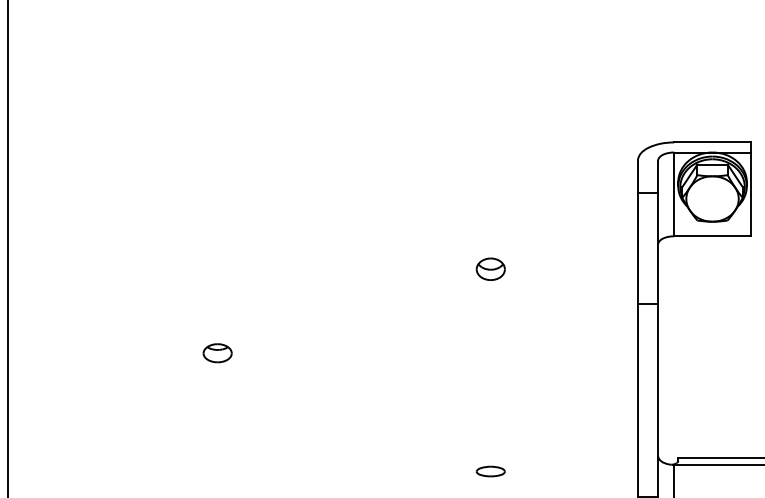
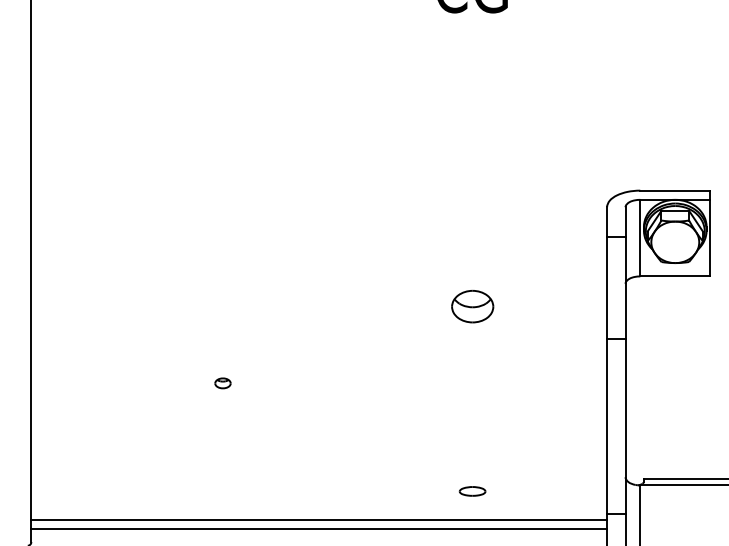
part: (490, 269) -> (472, 306), size x1.6
part: (217, 353) -> (222, 383), size x0.6

